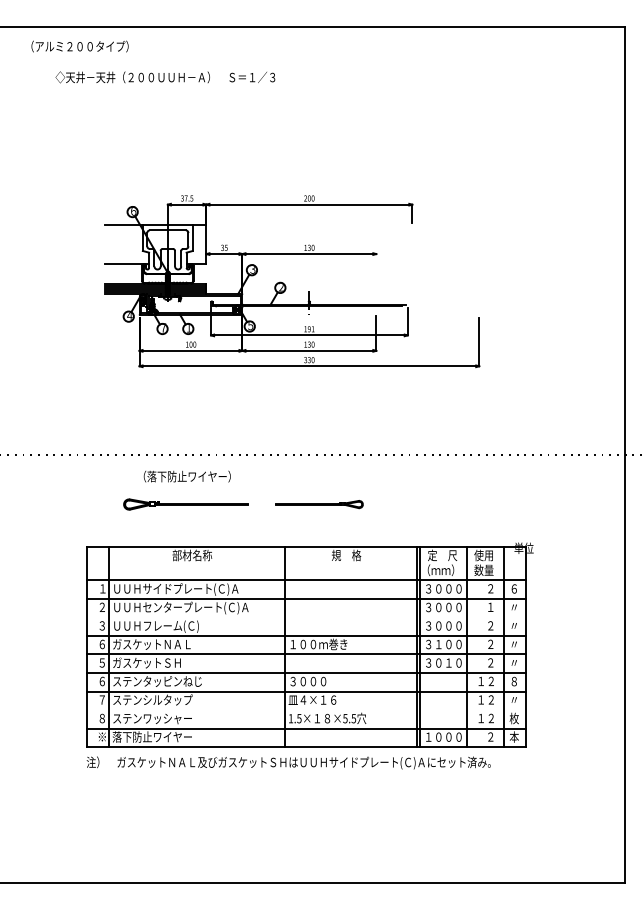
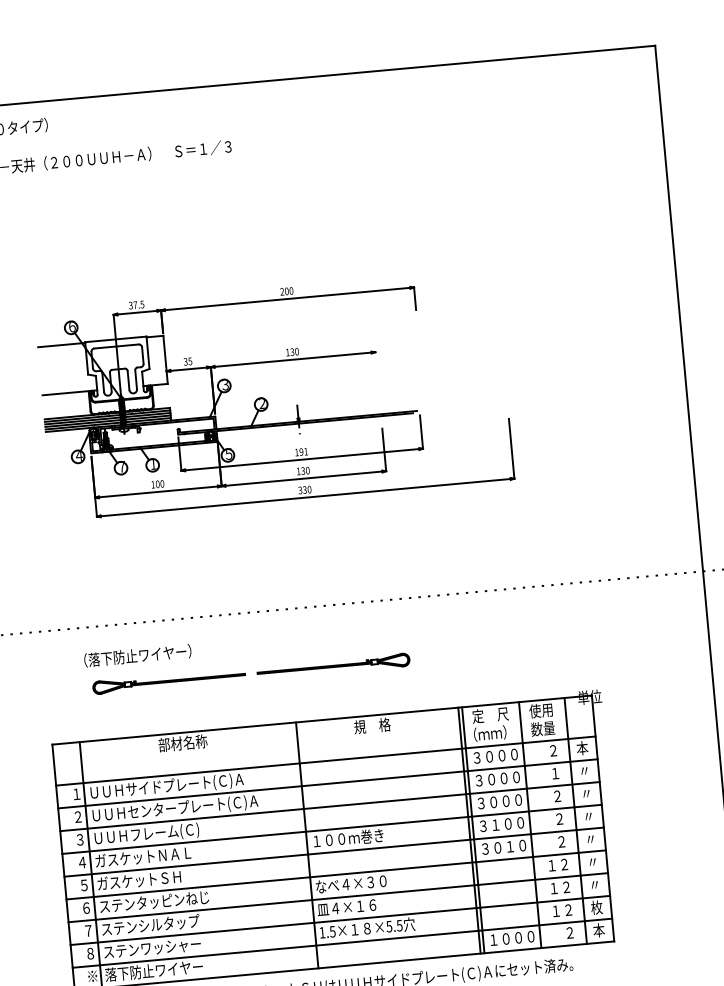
text: (186, 476) -> (136, 655), moved
part: (319, 504) -> (333, 666), size x1.43
text: (513, 588) -> (581, 747), ６ -> 本
line: (305, 617) -> (328, 806), added
text: (102, 644) -> (82, 862), ６ -> ４
text: (317, 681) -> (350, 884), ３０００ -> なべ４×３０
text: (513, 681) -> (591, 862), ８ -> 〃
line: (305, 710) -> (339, 921), added

